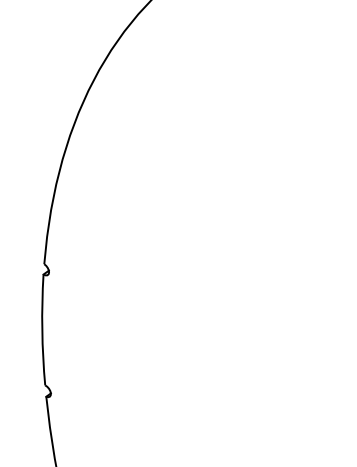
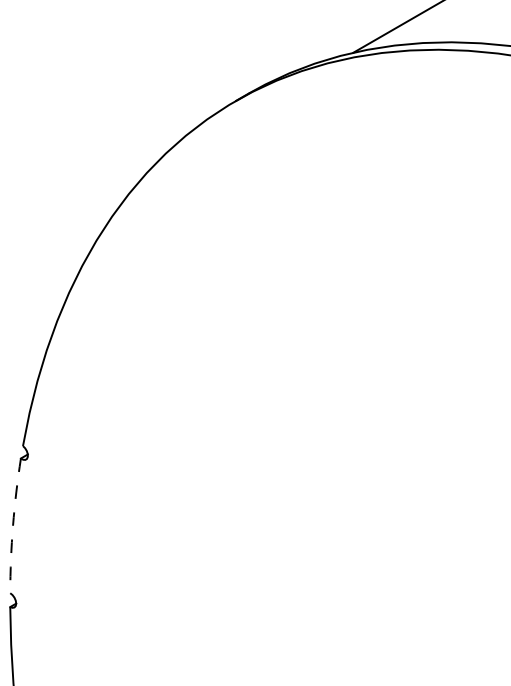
arc: (42, 329) -> (13, 525), solid -> dashed

